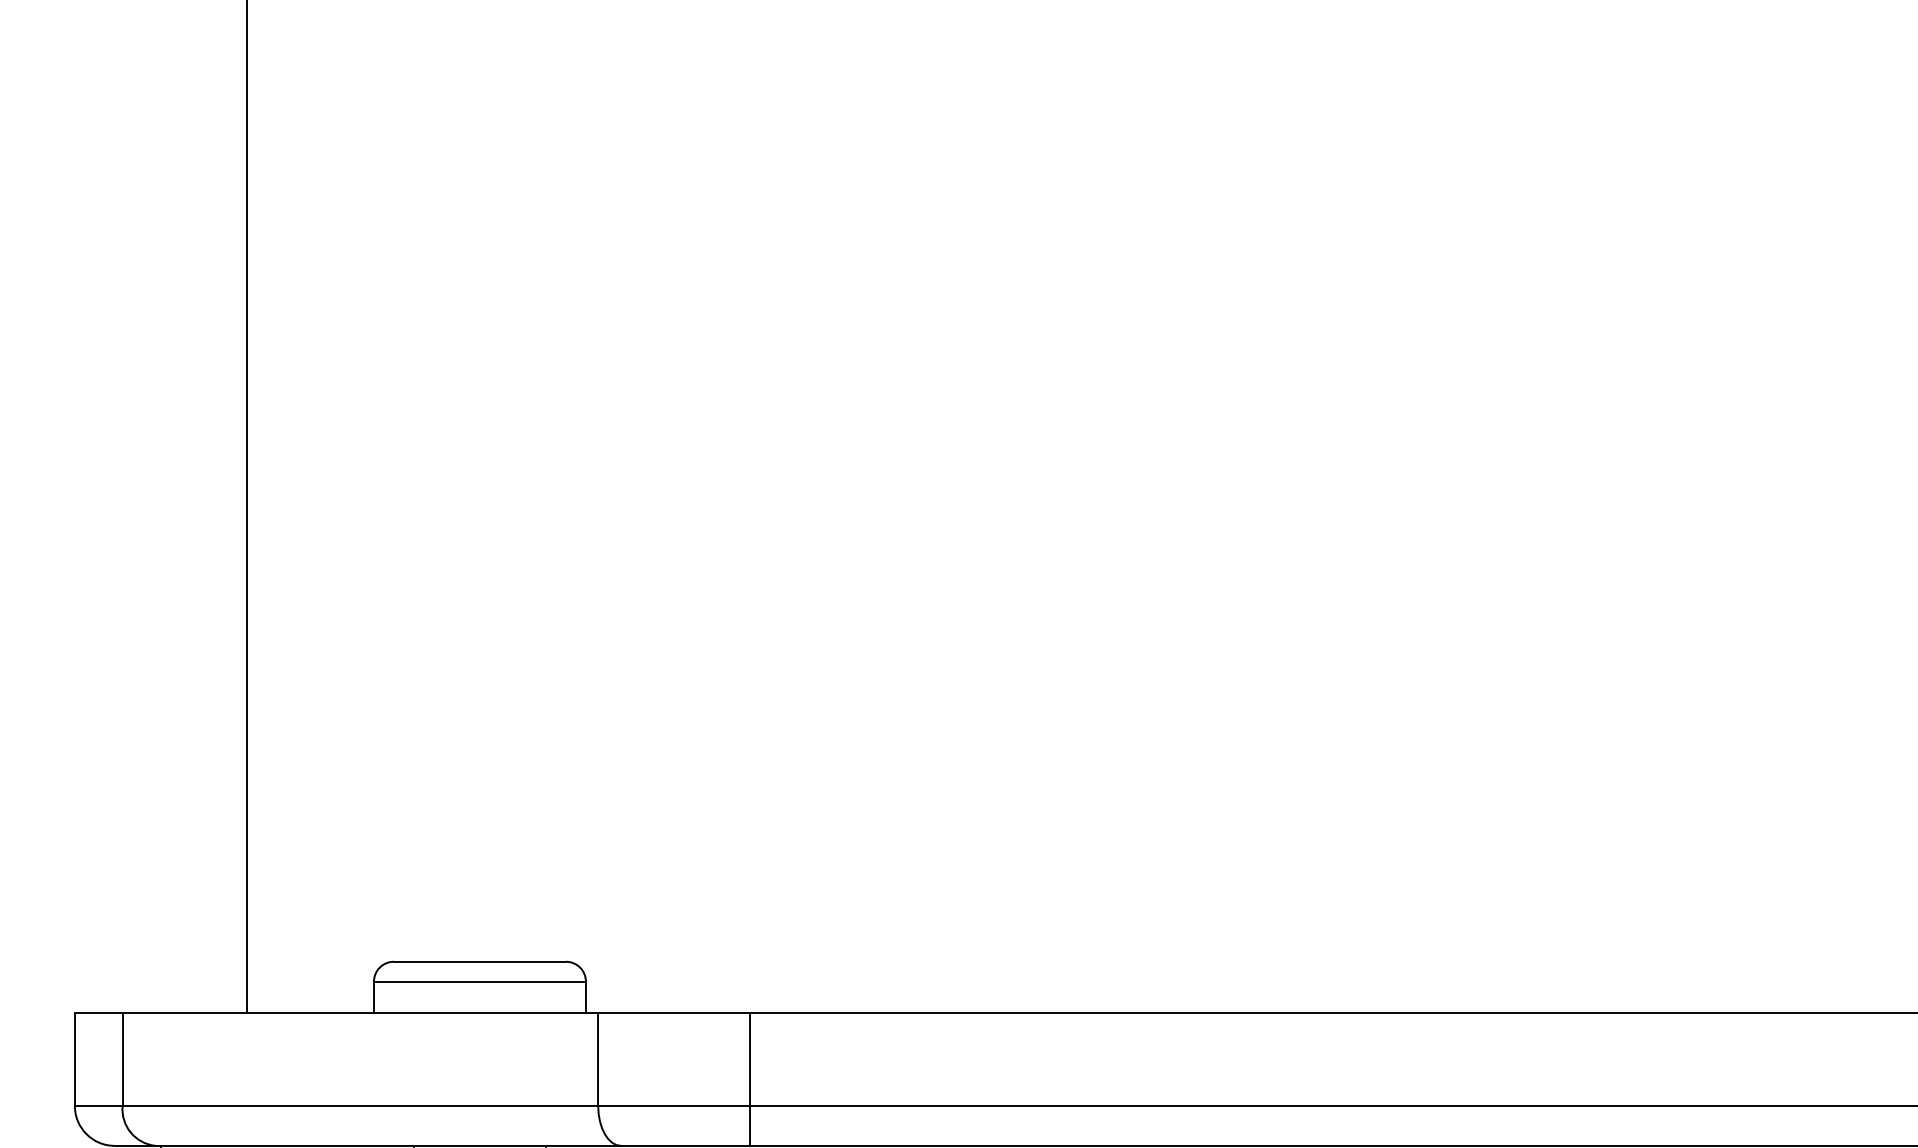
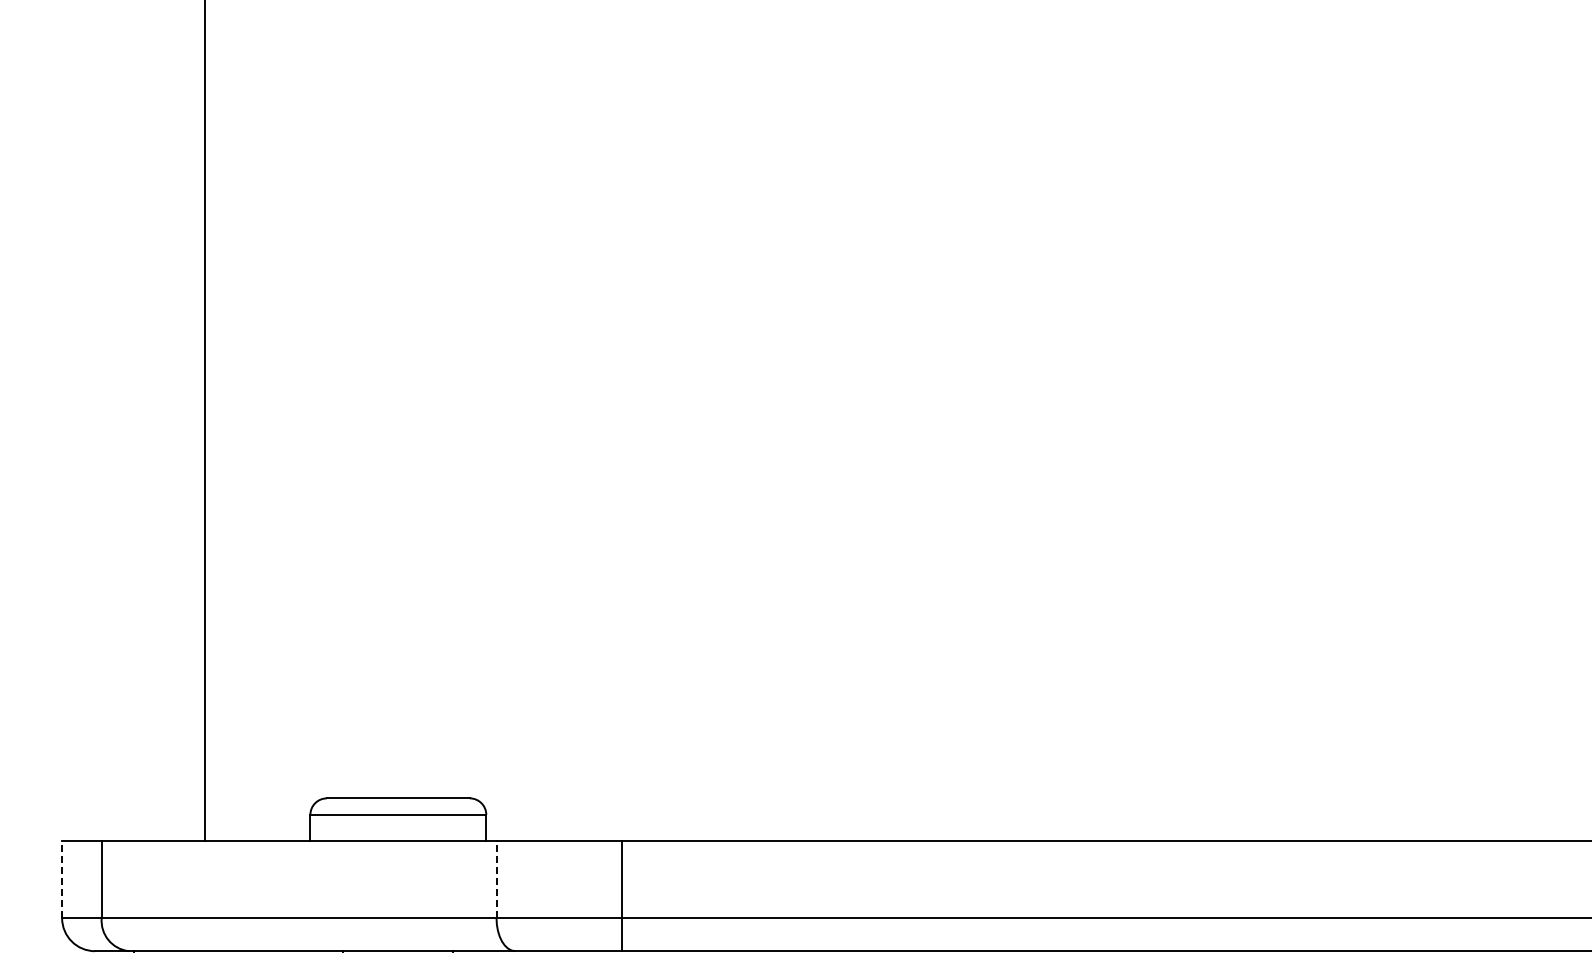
line: (75, 1059) -> (62, 879), solid -> dashed
line: (598, 1059) -> (496, 879), solid -> dashed

